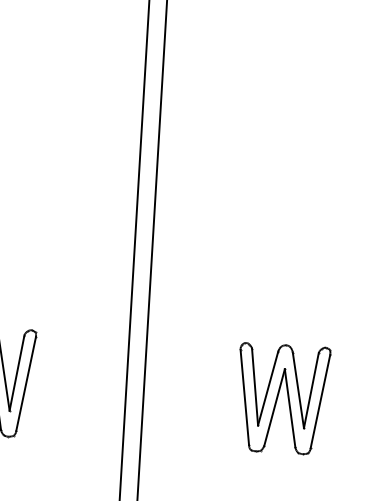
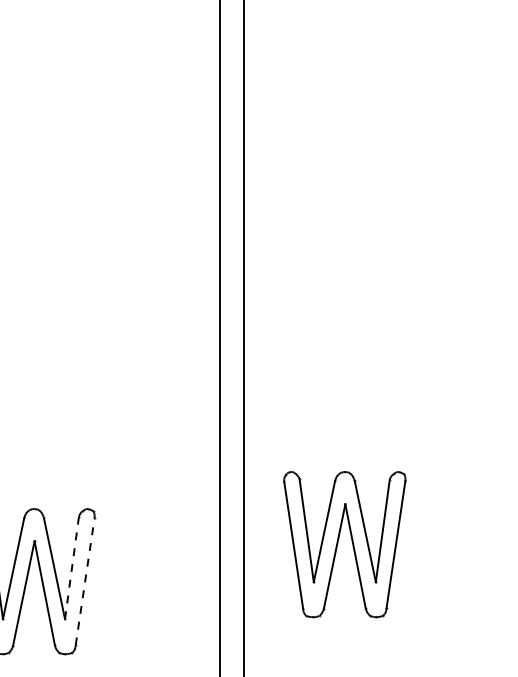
line: (17, 372) -> (72, 567), solid -> dashed
line: (26, 383) -> (85, 581), solid -> dashed
part: (278, 397) -> (338, 543), moved

